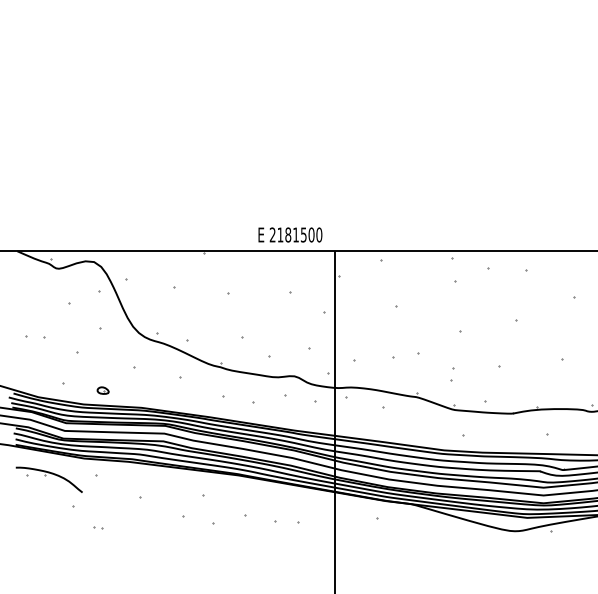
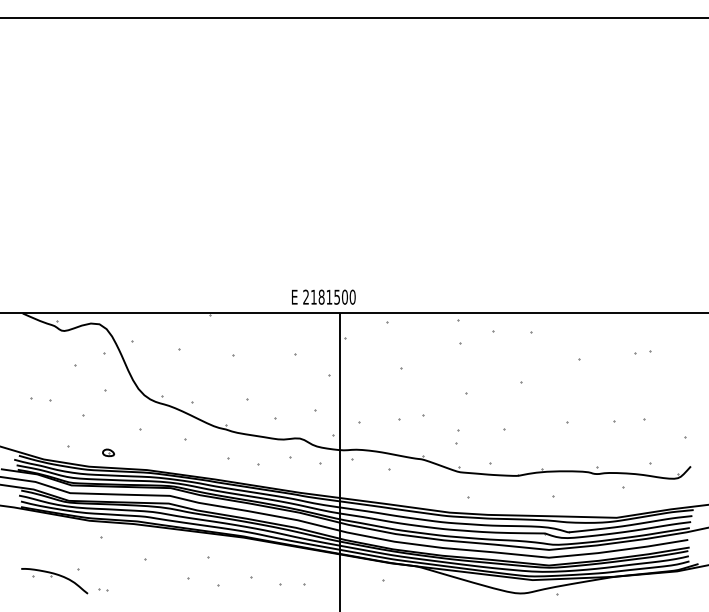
text: (290, 234) -> (323, 296), moved
part: (49, 480) -> (54, 581), moved

